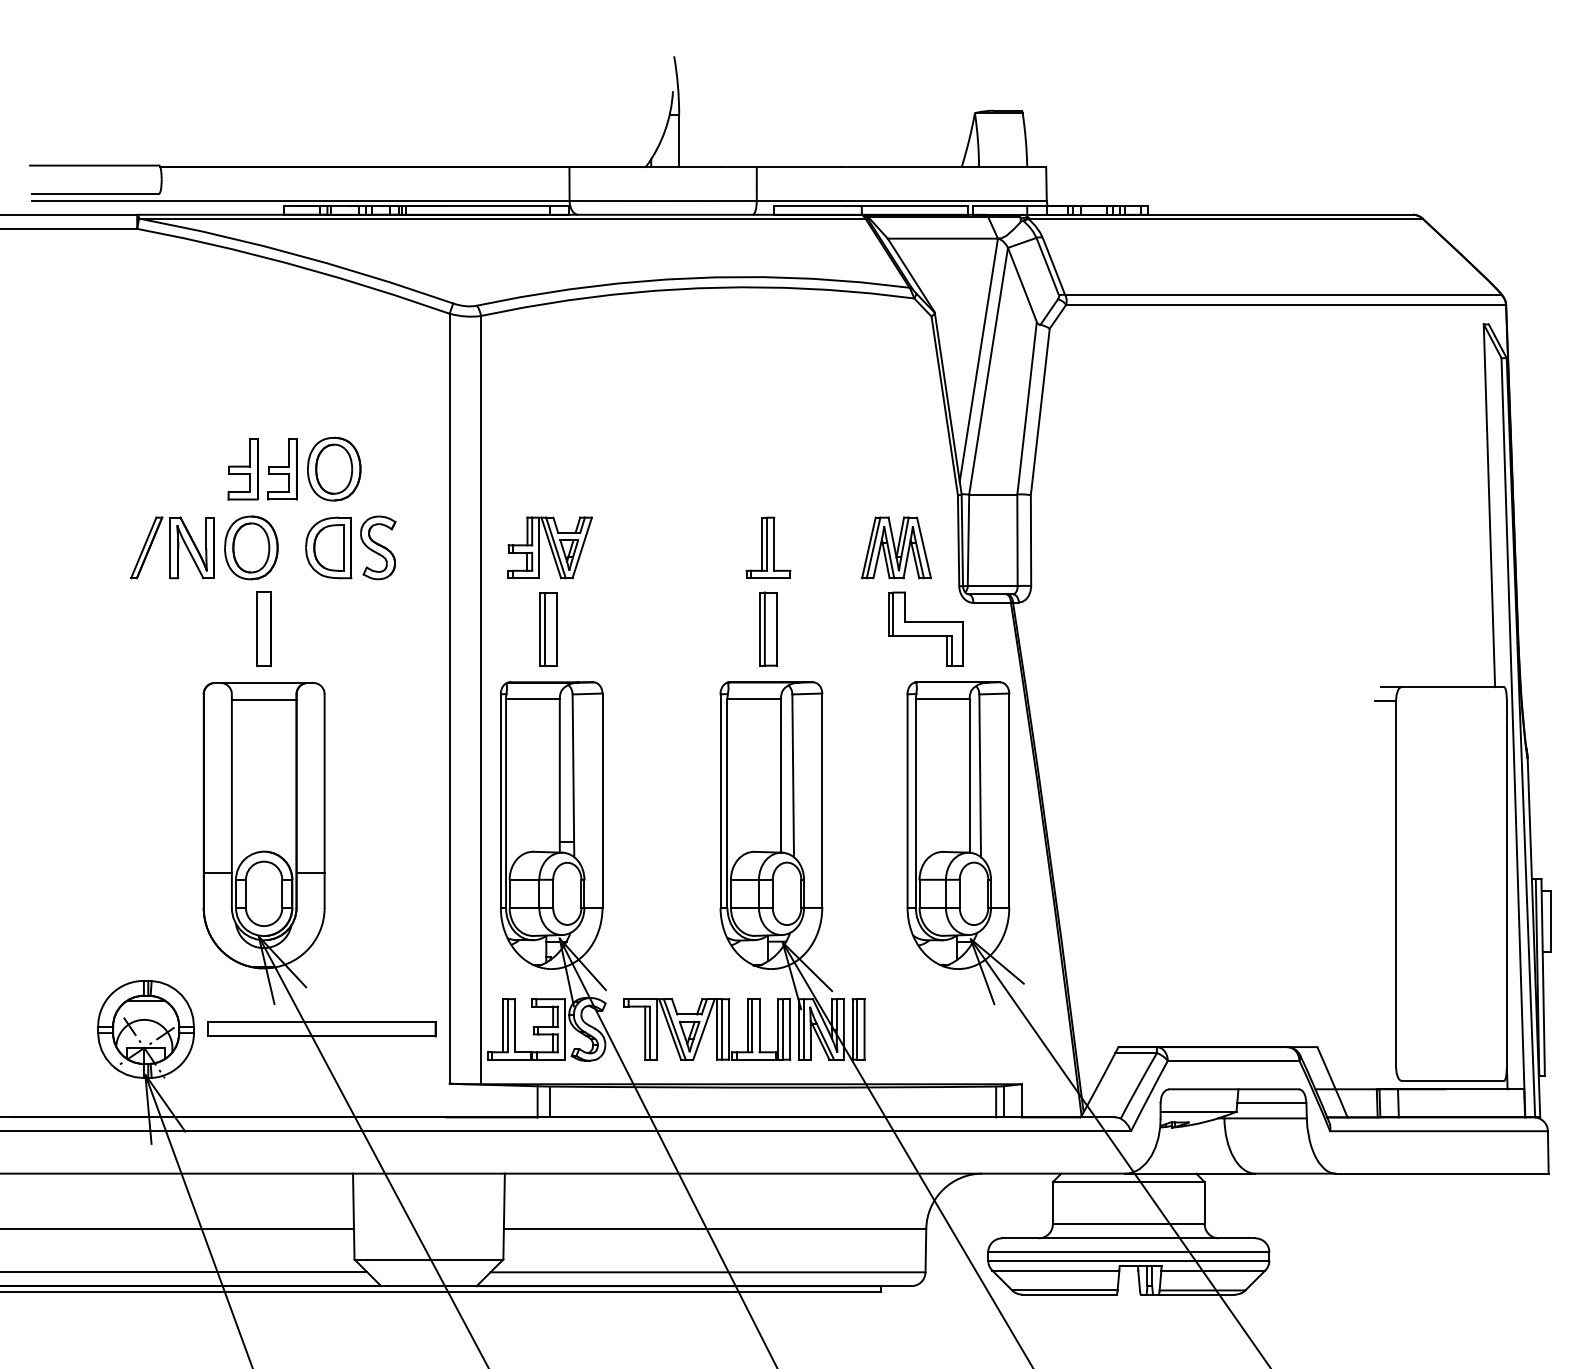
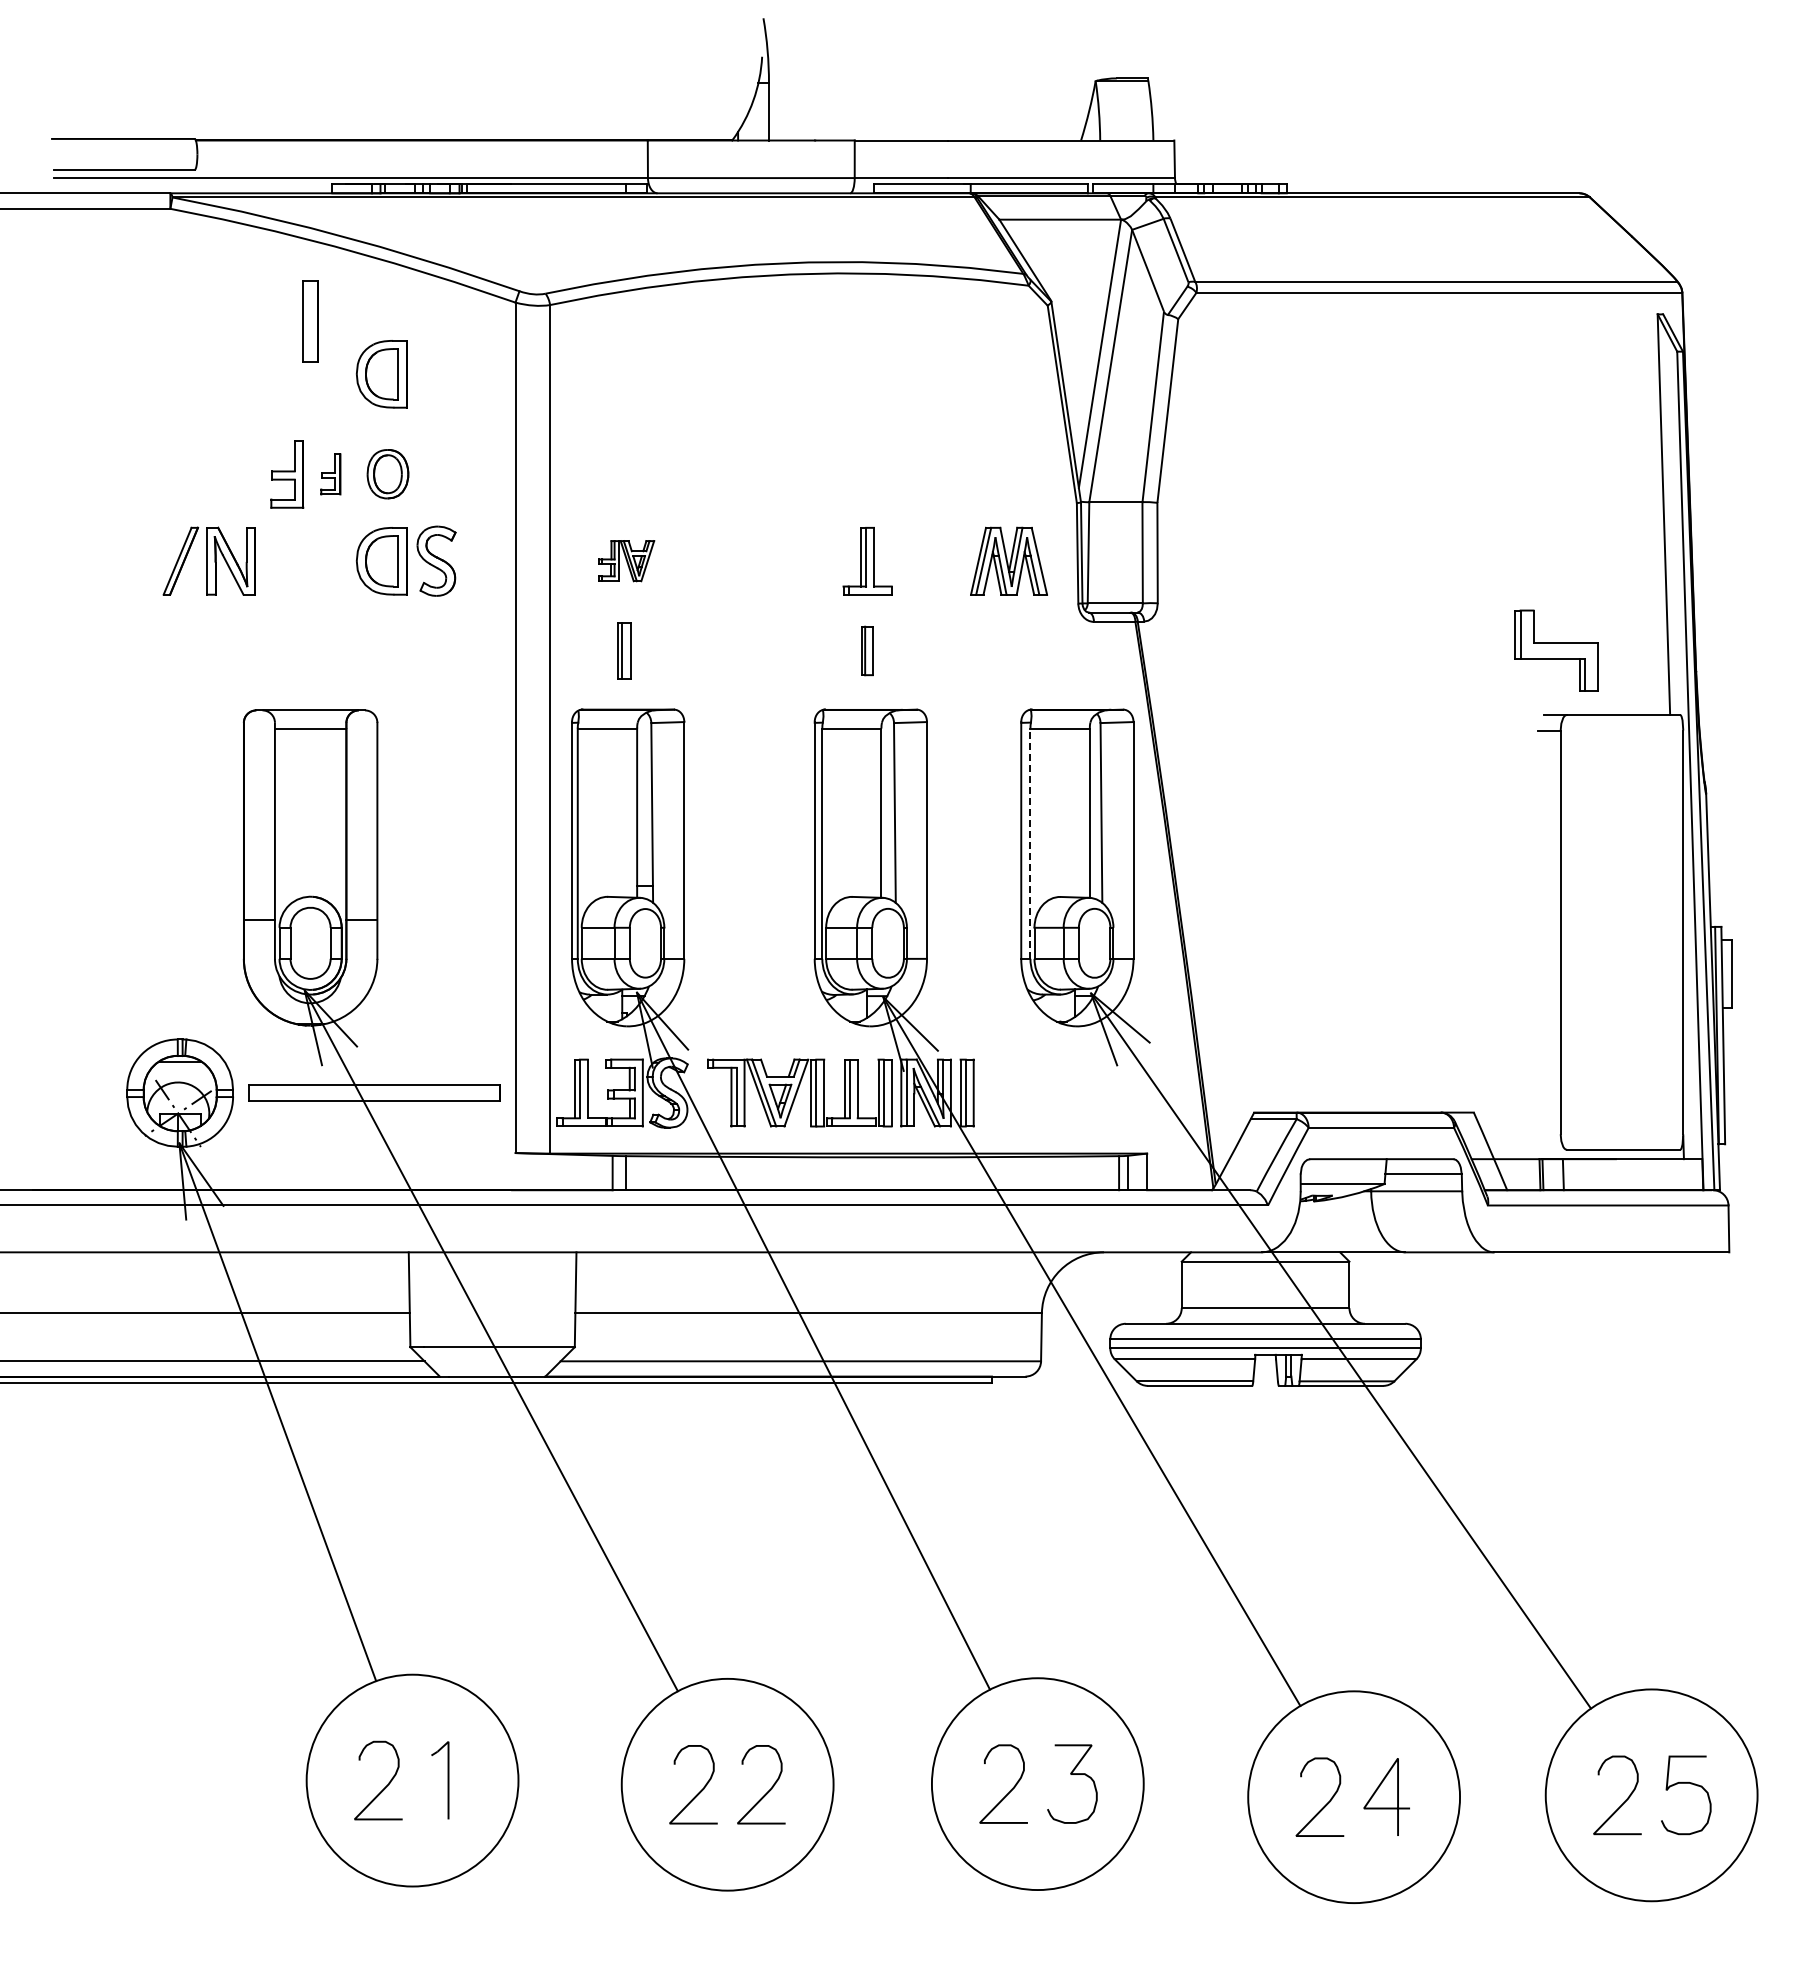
part: (328, 378) -> (381, 374), added
part: (333, 468) -> (387, 473), size x0.7
part: (282, 469) -> (330, 474), size x0.6
part: (251, 547) -> (296, 560), removed
part: (550, 547) -> (626, 560), size x0.6
part: (264, 628) -> (310, 321), moved
part: (548, 628) -> (624, 650), size x0.7
part: (768, 628) -> (867, 650), size x0.6
part: (925, 628) -> (1556, 650), moved
line: (915, 803) -> (1030, 843), solid -> dashed

